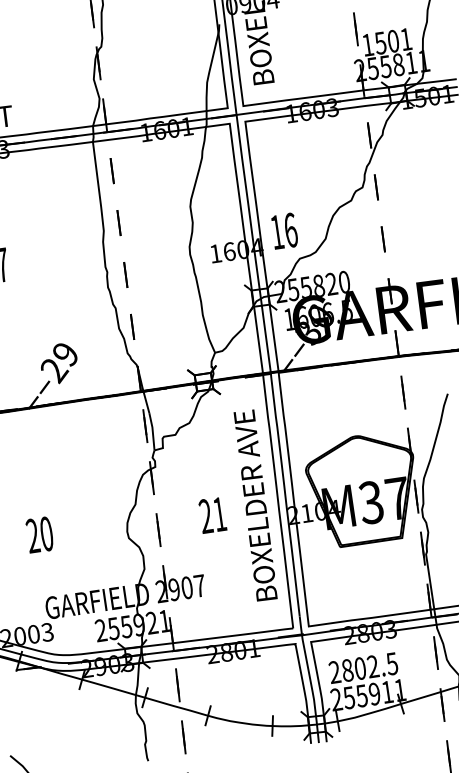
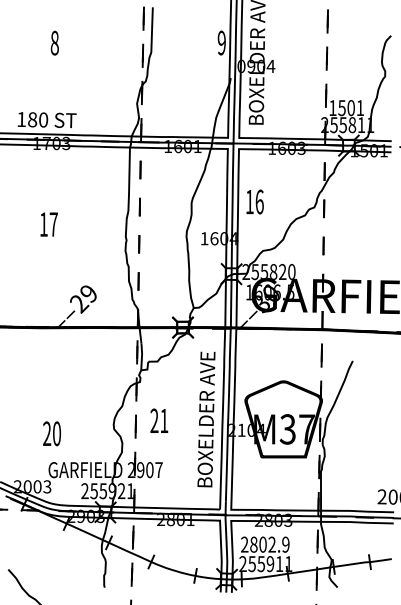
text: (283, 230) -> (254, 201), moved
text: (212, 514) -> (159, 420), moved
text: (39, 534) -> (51, 433), moved
text: (391, 663) -> (285, 544), 2802.5 -> 2802.9

